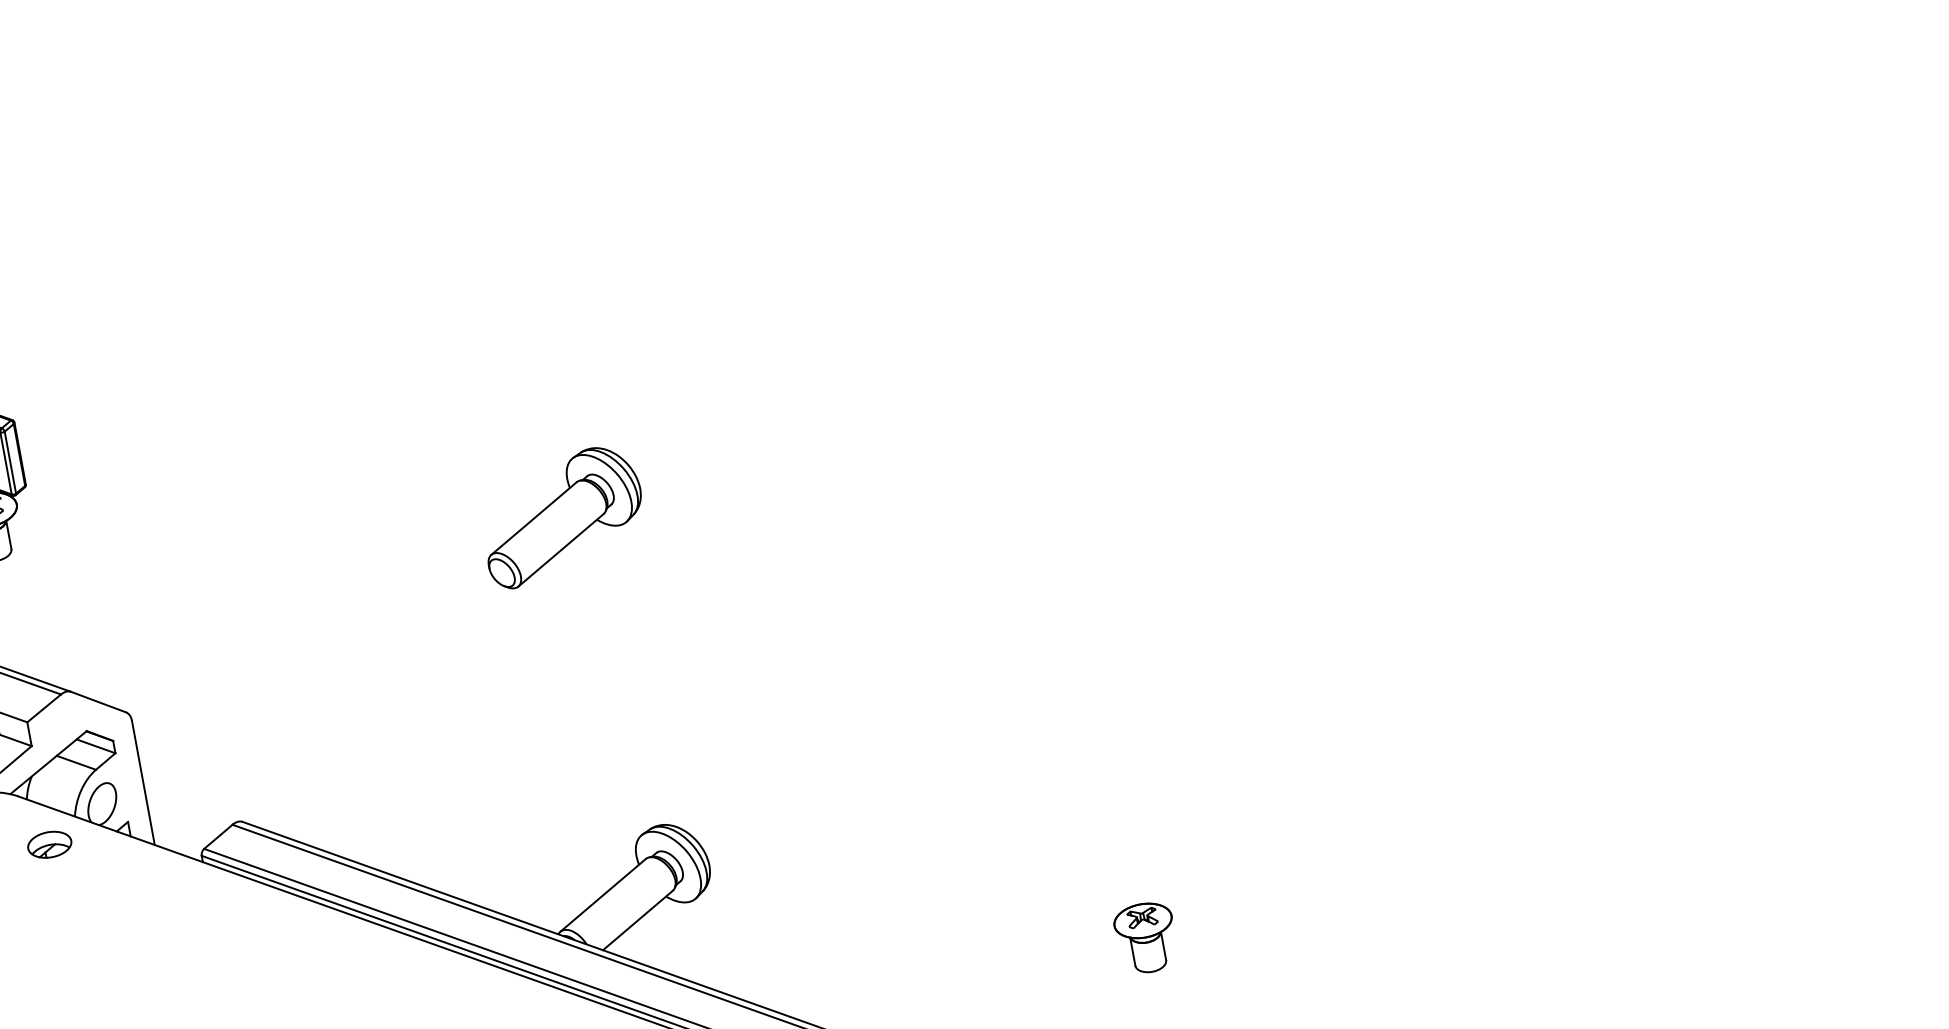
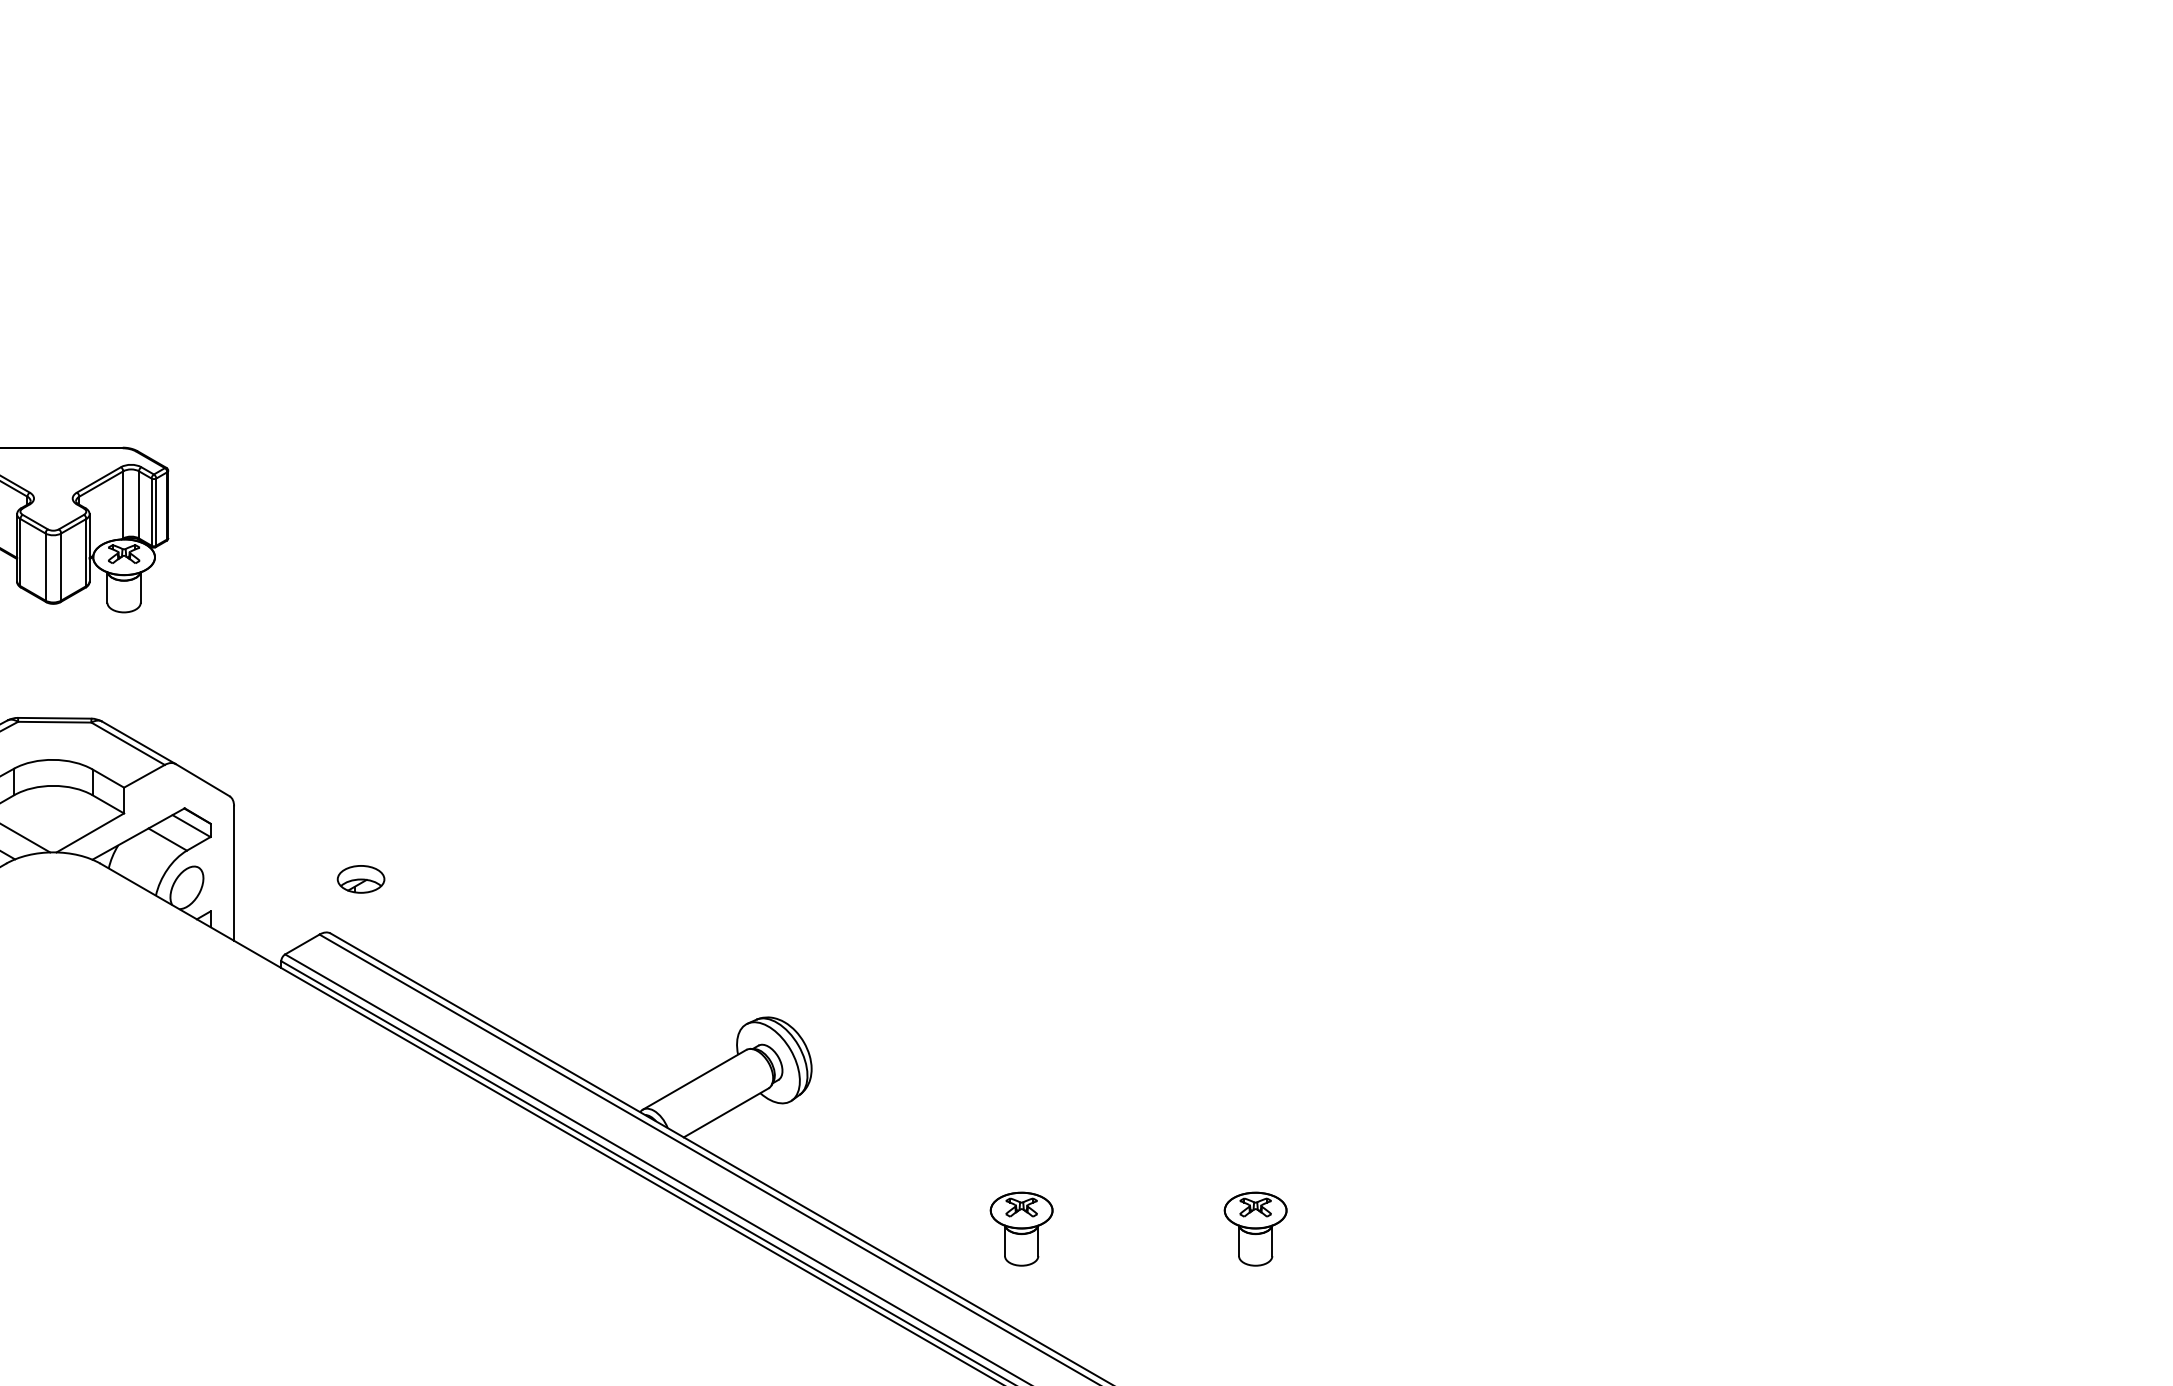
part: (562, 516) -> (724, 674), removed
part: (49, 845) -> (360, 879), moved
part: (930, 977) -> (1021, 1228), added

